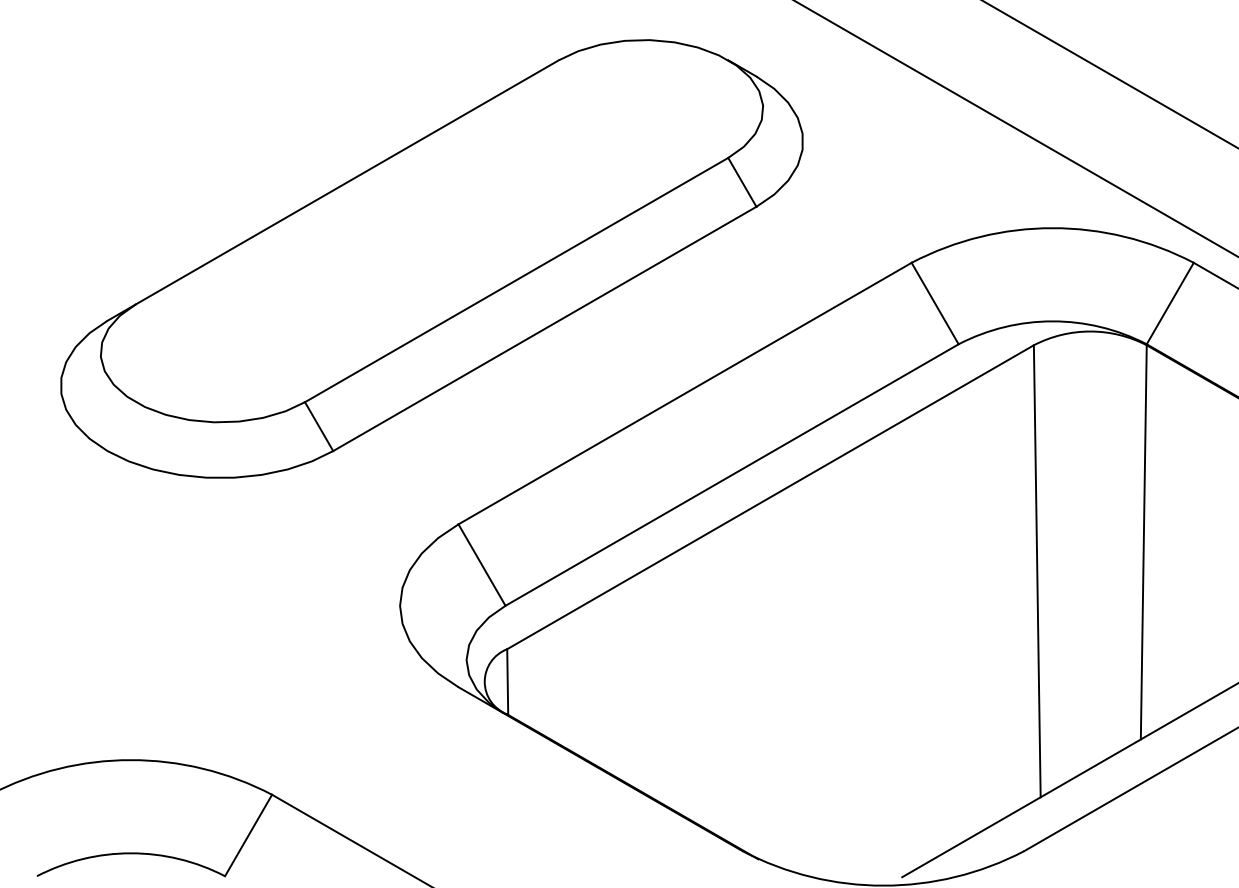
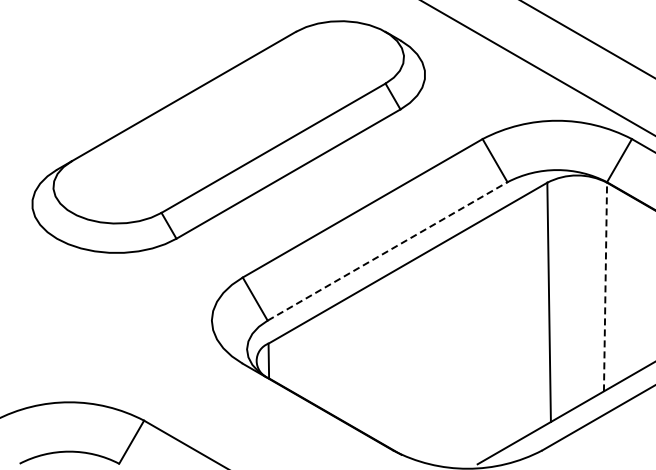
line: (733, 475) -> (388, 251), solid -> dashed
line: (1143, 541) -> (605, 286), solid -> dashed

